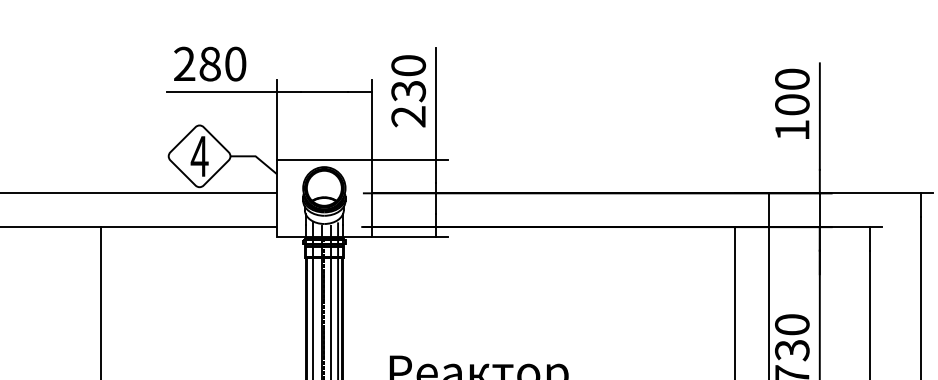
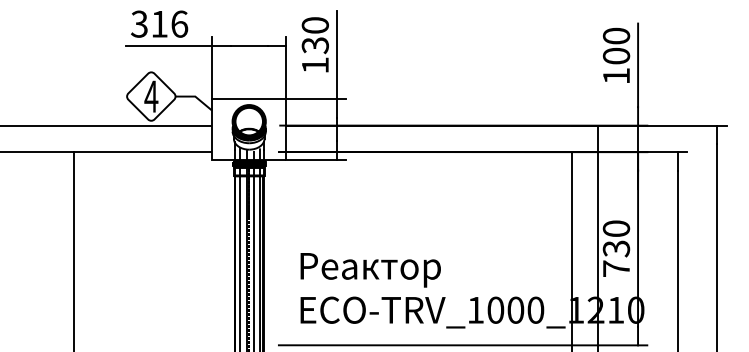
text: (210, 63) -> (159, 23), 280 -> 316
text: (407, 116) -> (314, 65), 230 -> 130

